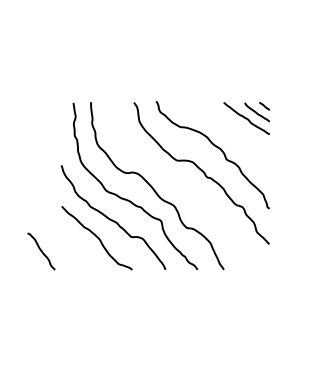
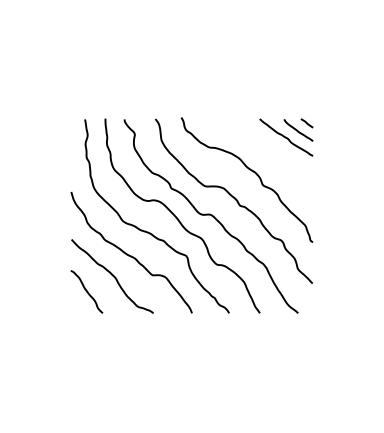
curve: (181, 185) -> (210, 215), added
curve: (41, 251) -> (86, 291), moved

